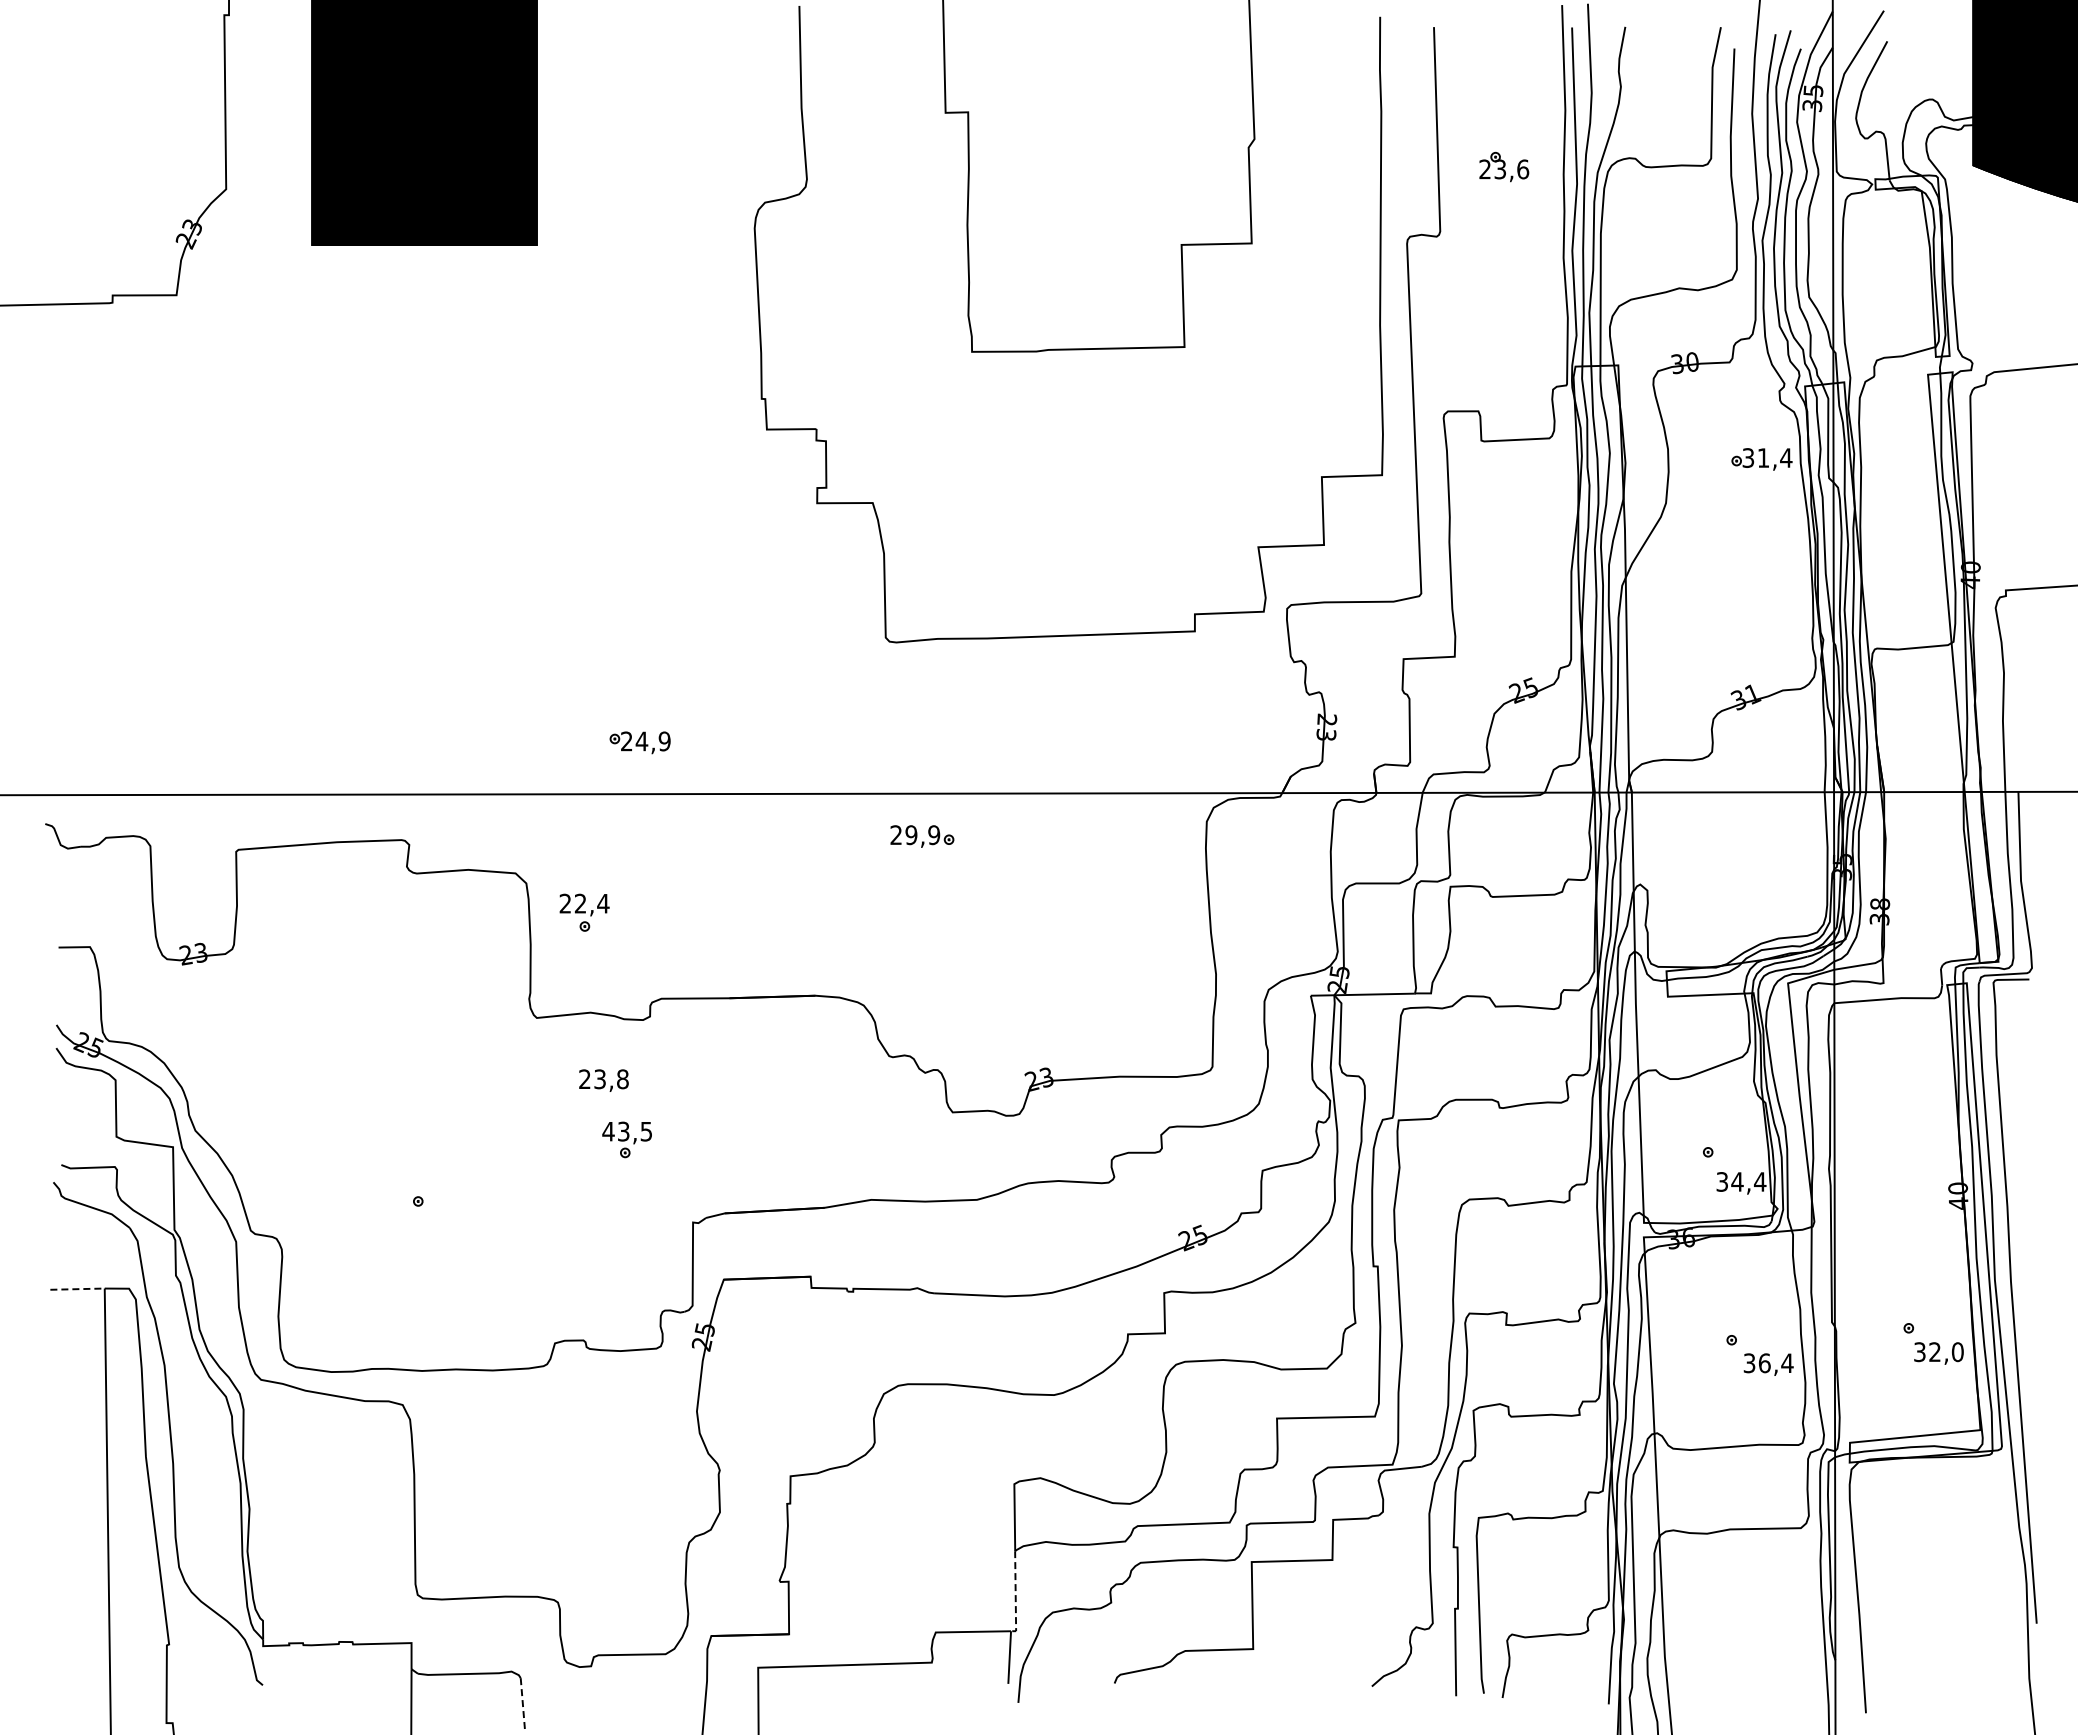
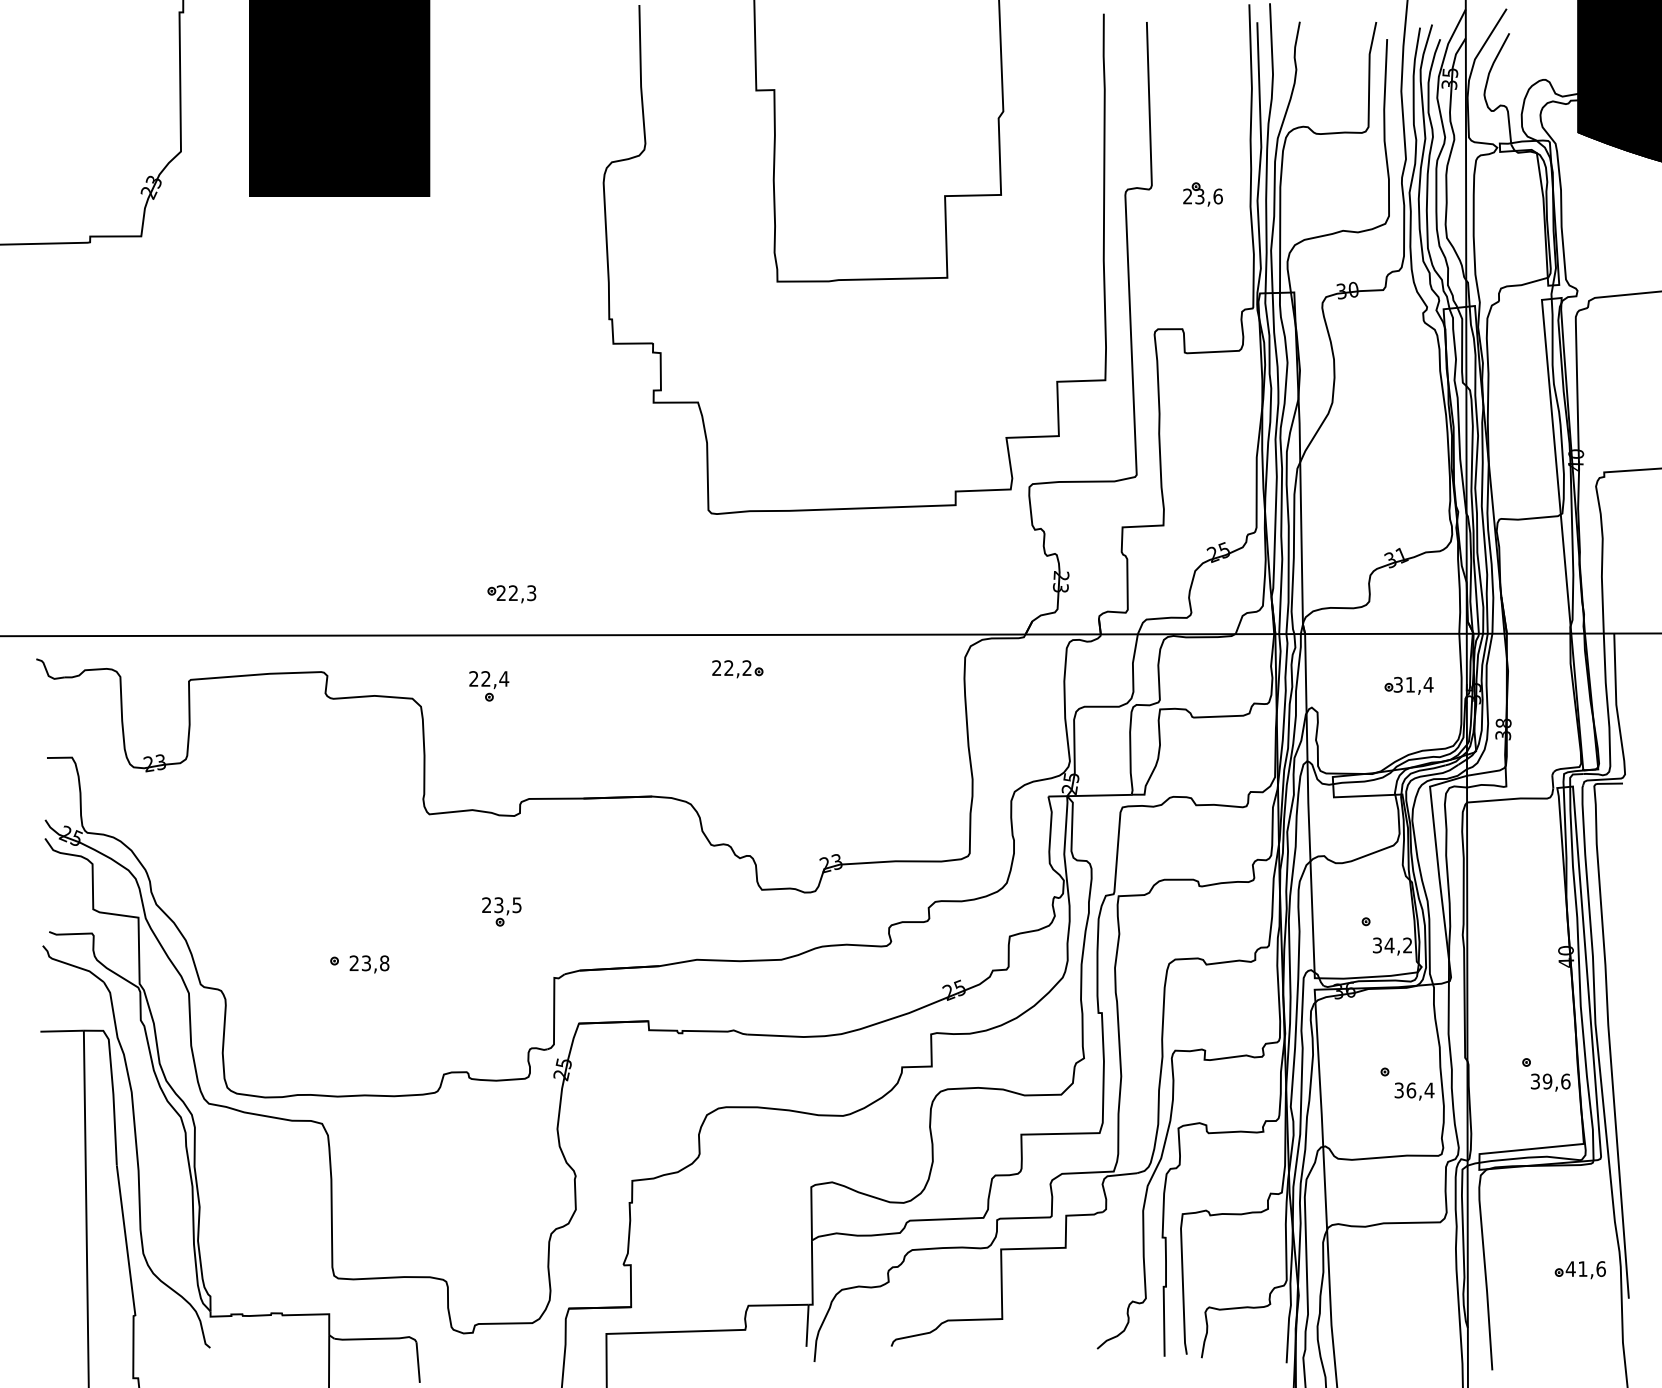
part: (1504, 166) -> (1203, 194), moved
part: (1761, 459) -> (1408, 686), moved
text: (652, 741) -> (521, 593), 24,9 -> 22,3
text: (922, 835) -> (737, 668), 29,9 -> 22,2
part: (584, 912) -> (489, 686), moved
text: (603, 1080) -> (369, 964), moved
text: (608, 1131) -> (486, 905), 43,5 -> 23,5
text: (1760, 1181) -> (1407, 945), 34,4 -> 34,2
line: (78, 1289) -> (62, 1031), dashed -> solid
text: (1946, 1352) -> (1556, 1081), 32,0 -> 39,6
part: (1976, 1587) -> (1580, 1269), added
line: (1015, 1594) -> (812, 1275), dashed -> solid
line: (522, 1703) -> (417, 1362), dashed -> solid

